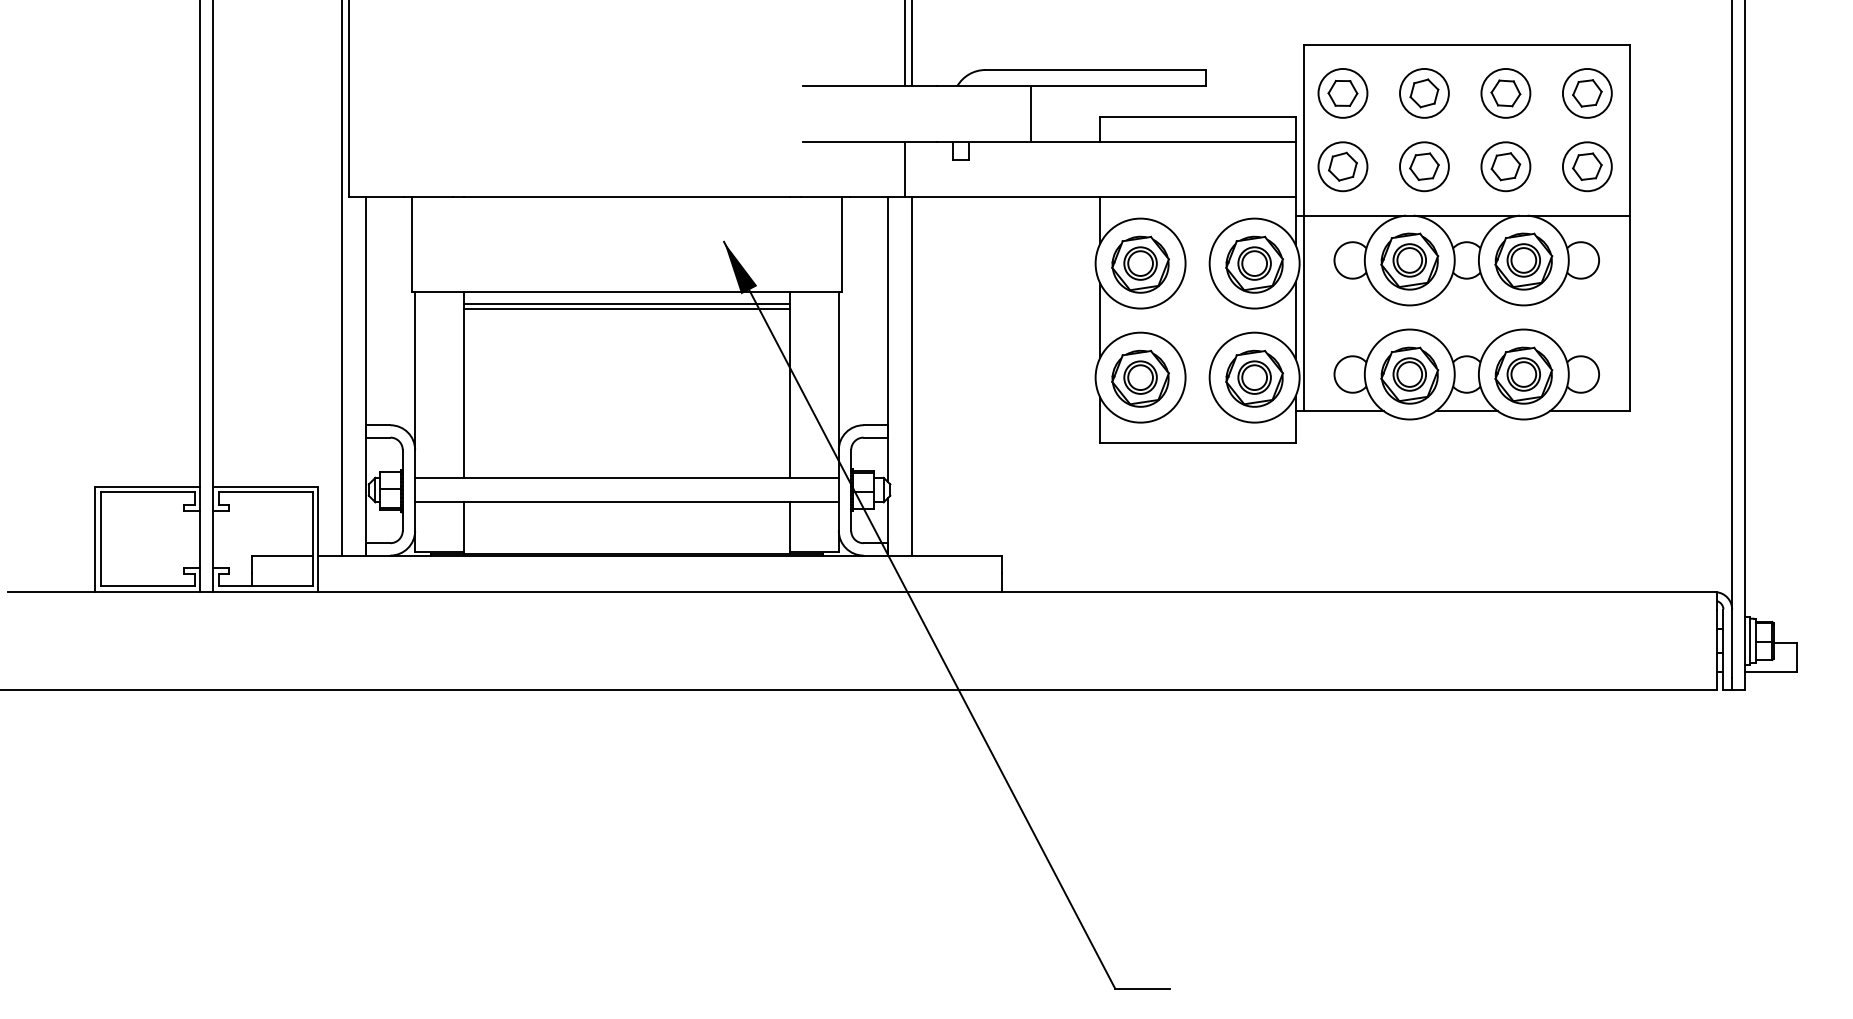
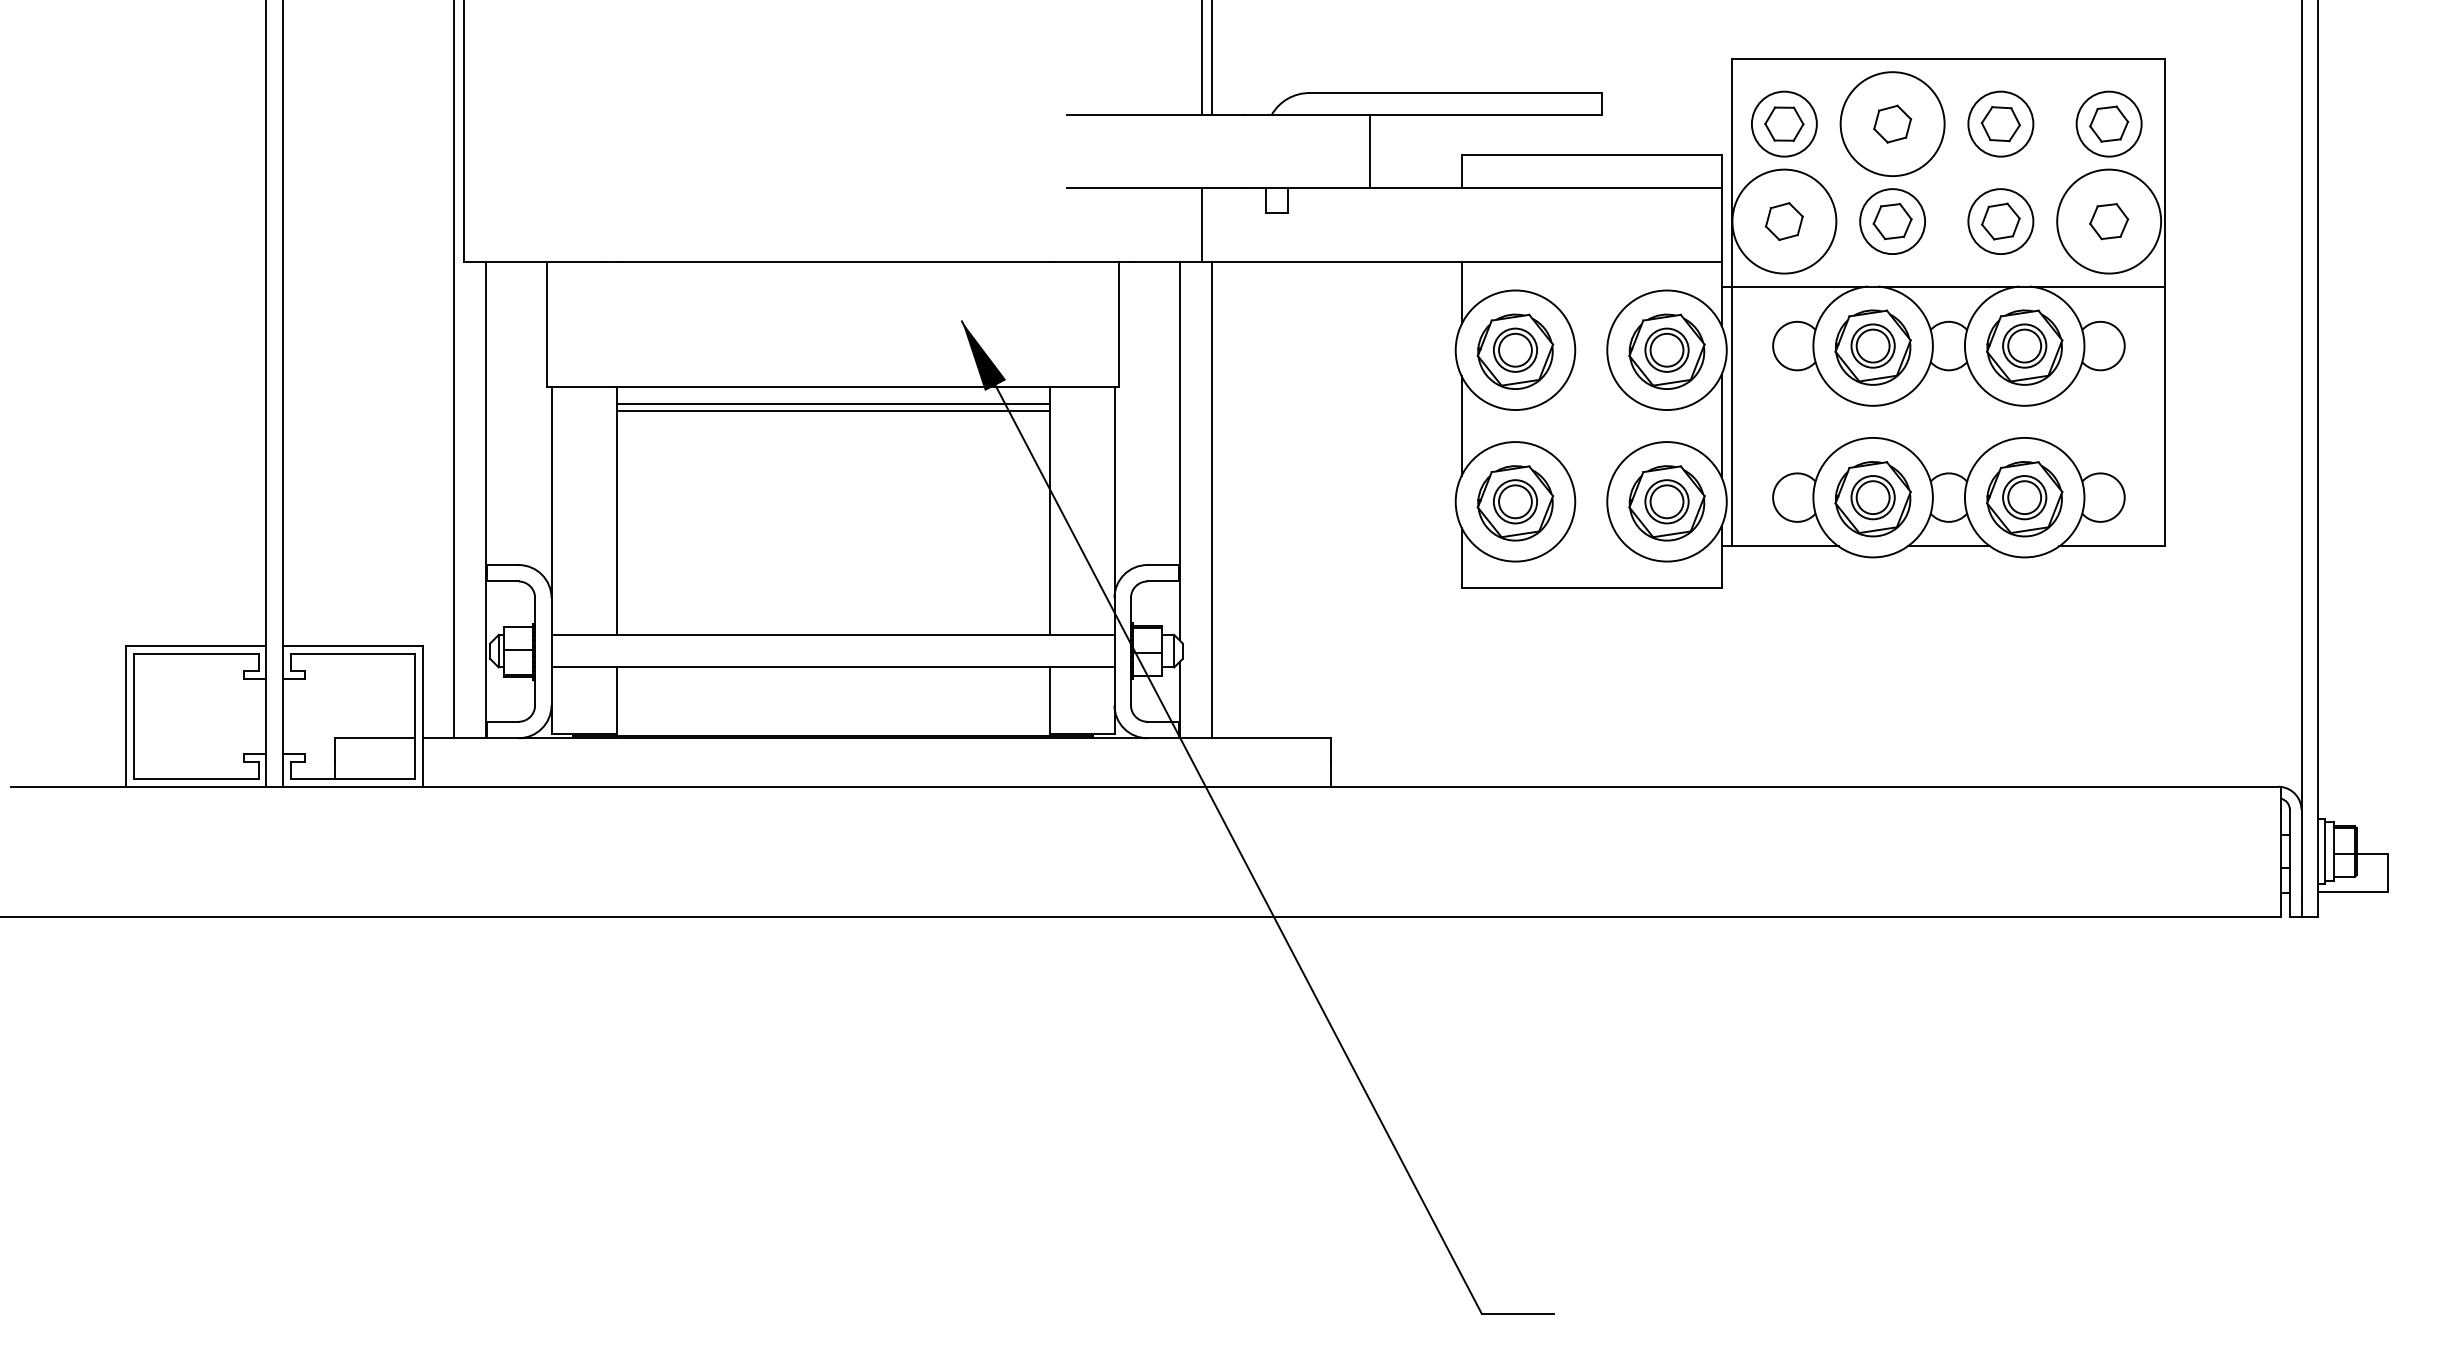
circle: (1424, 92) -> (1892, 123), size x1.6
circle: (1342, 166) -> (1783, 221), size x1.6
circle: (1586, 166) -> (2108, 221), size x1.6

